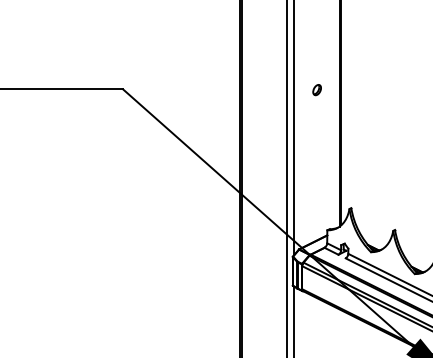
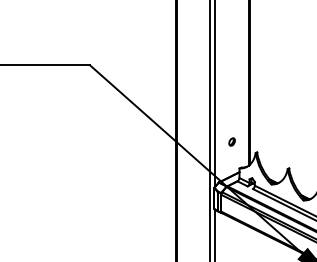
part: (316, 90) -> (231, 142), moved

